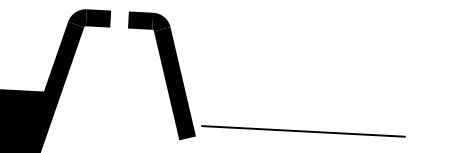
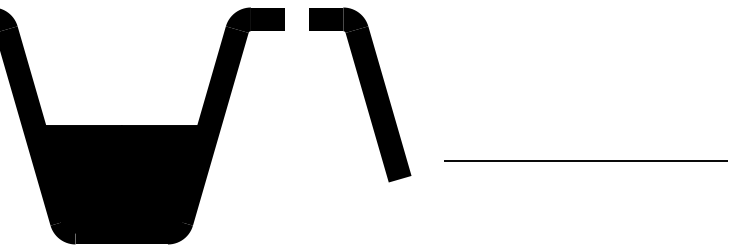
line: (302, 130) -> (585, 160), moved

